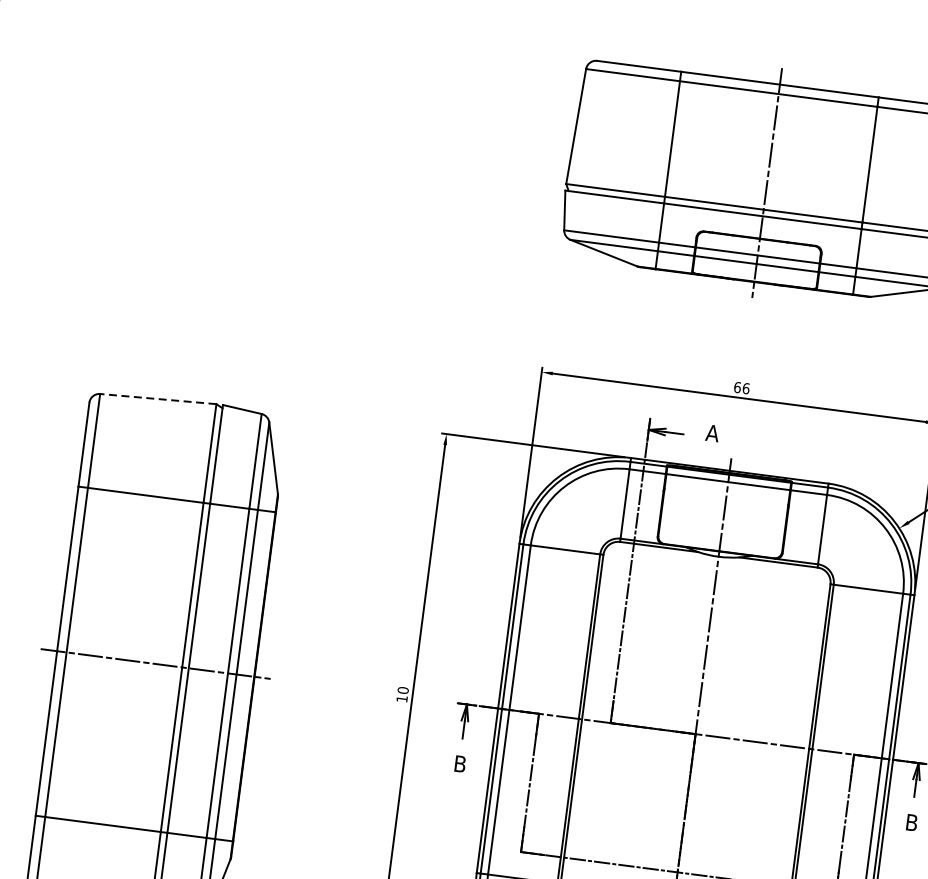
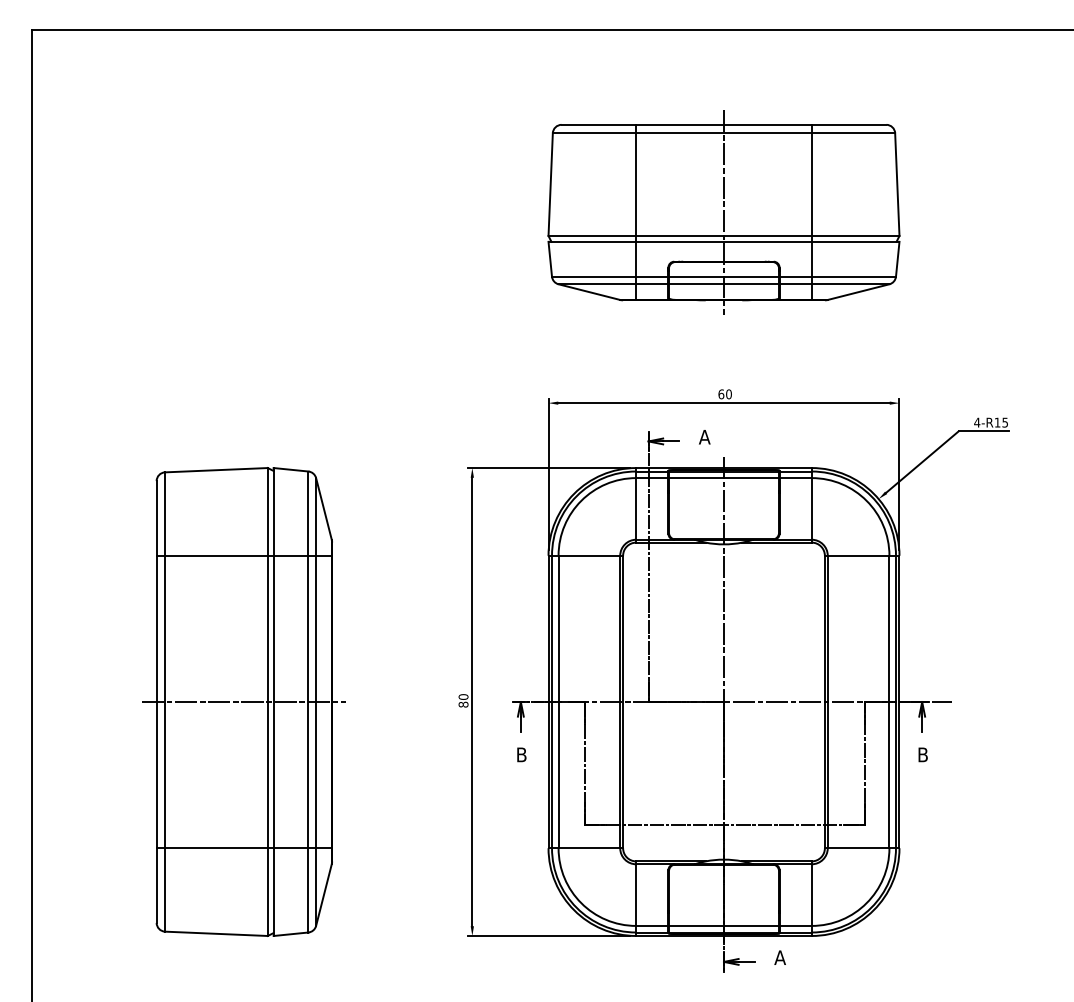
text: (745, 387) -> (728, 393), 66 -> 60
line: (157, 399) -> (215, 470), dashed -> solid
text: (402, 698) -> (463, 704), 10 -> 80

